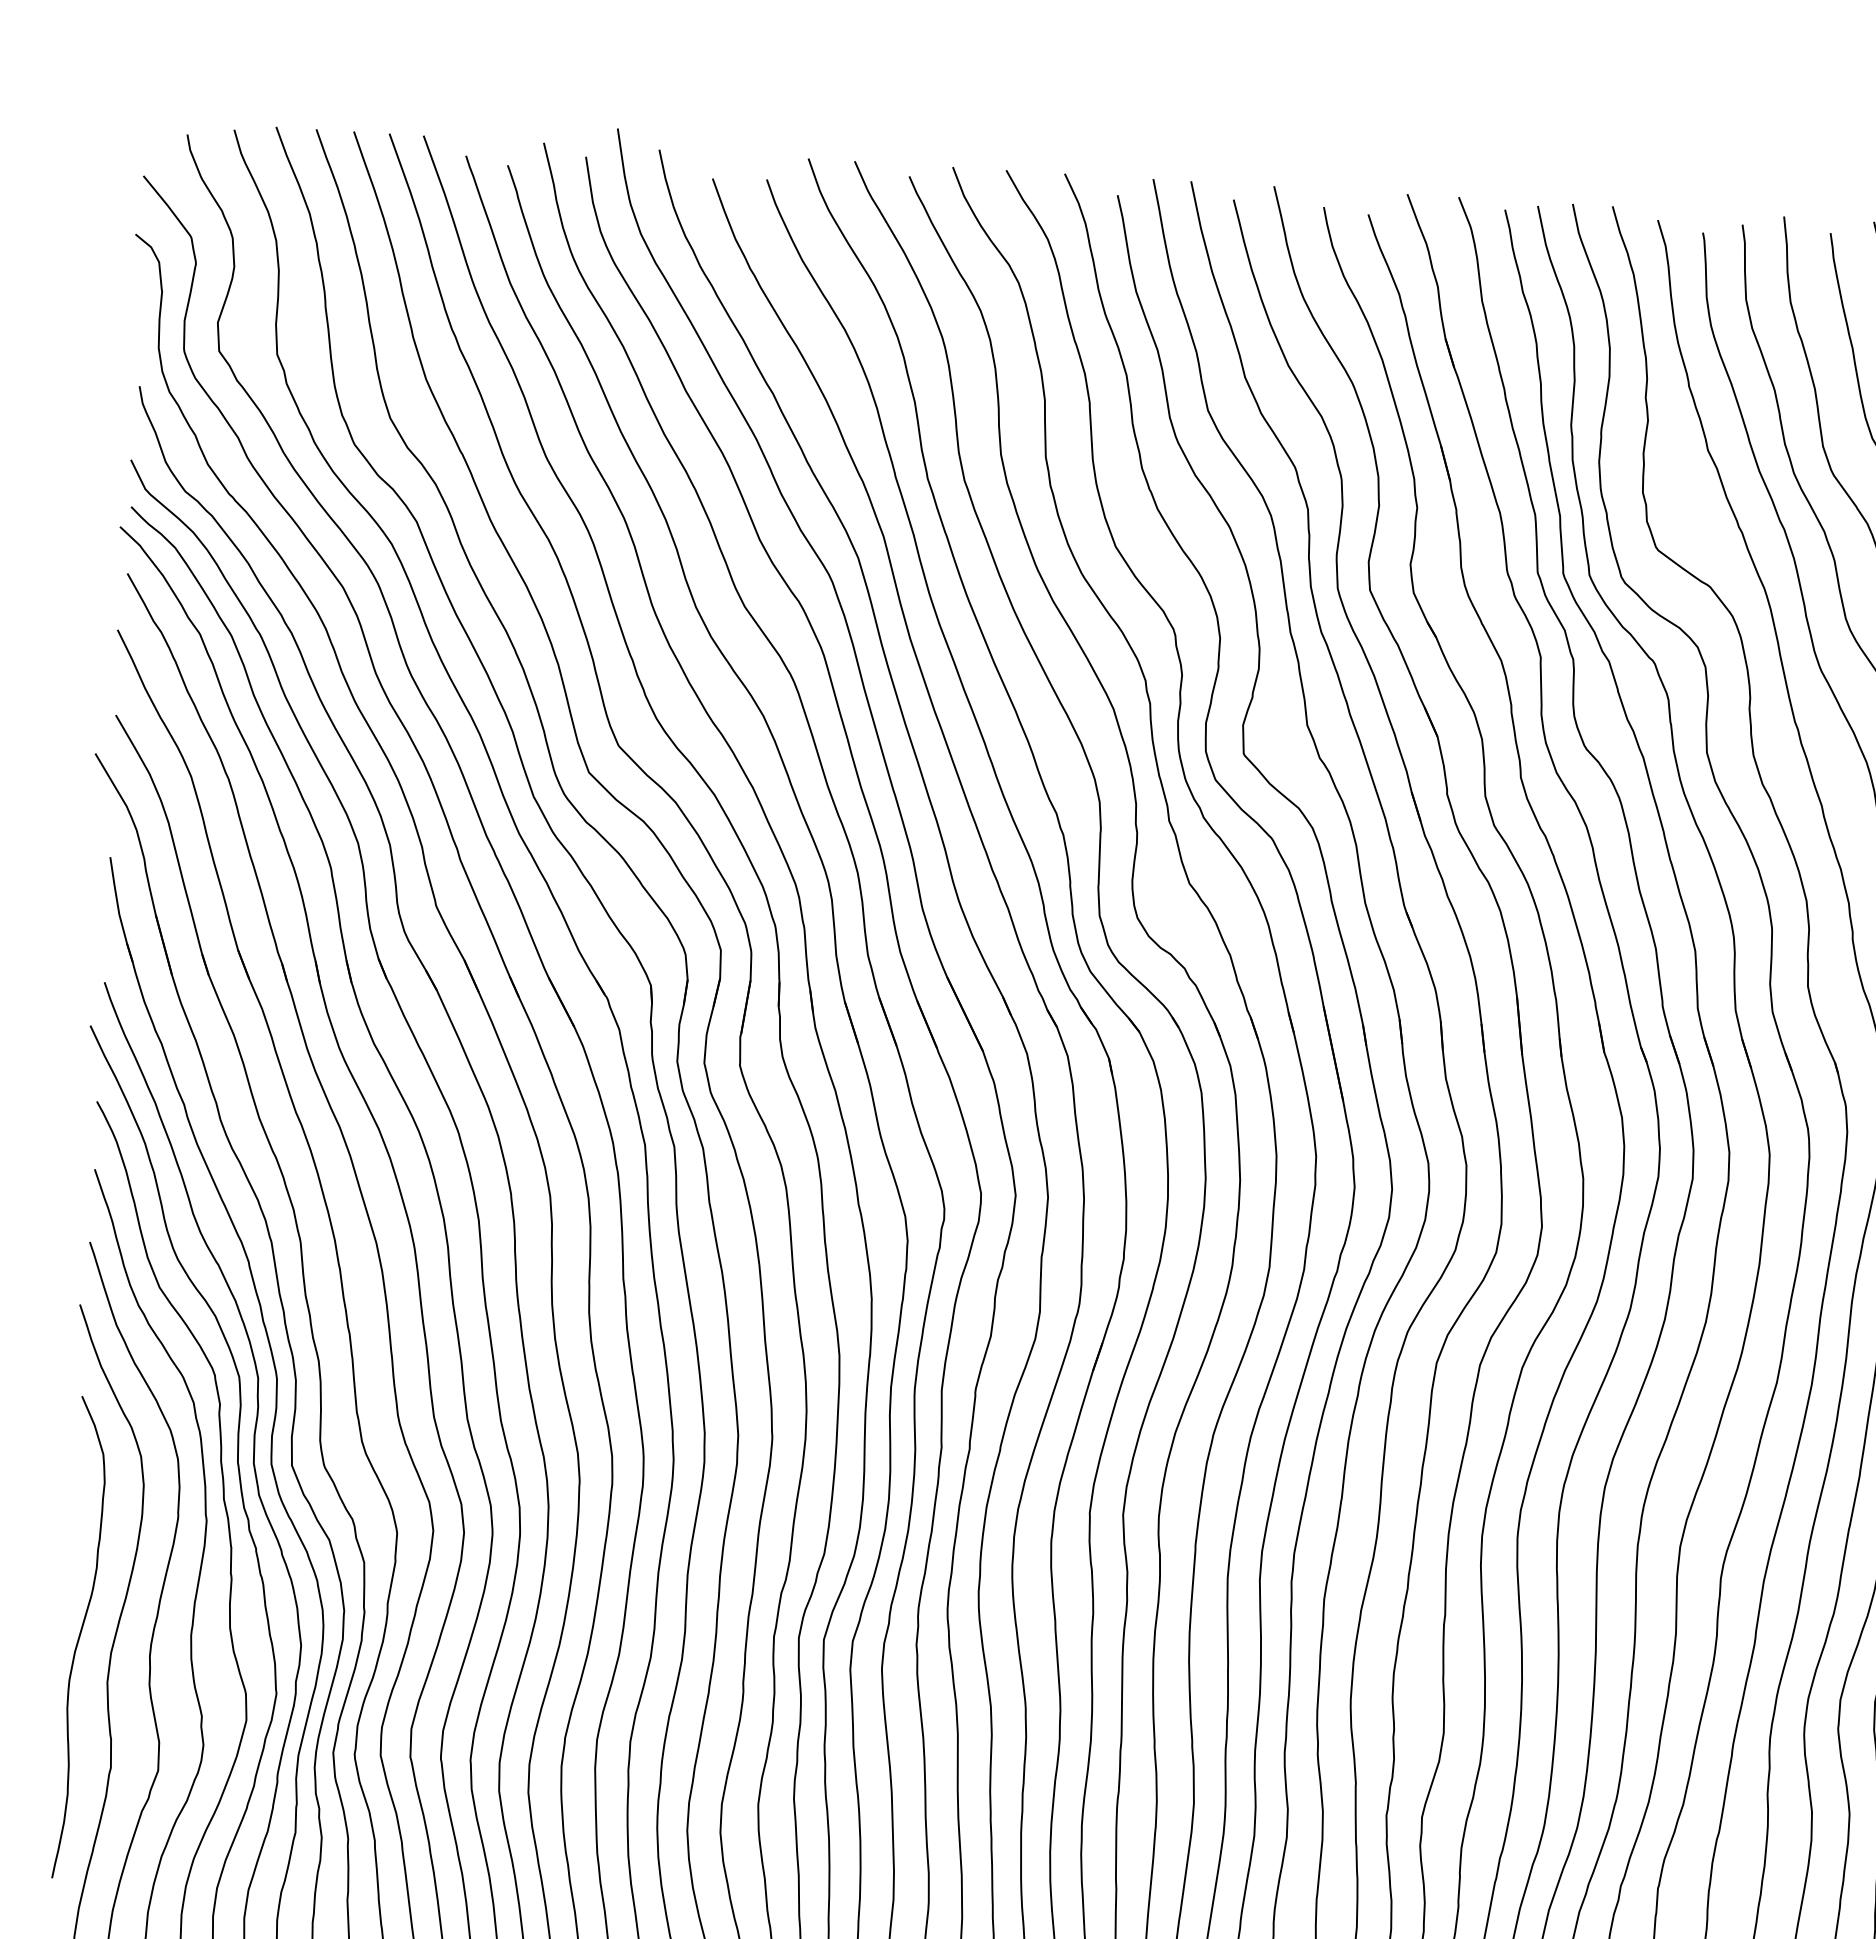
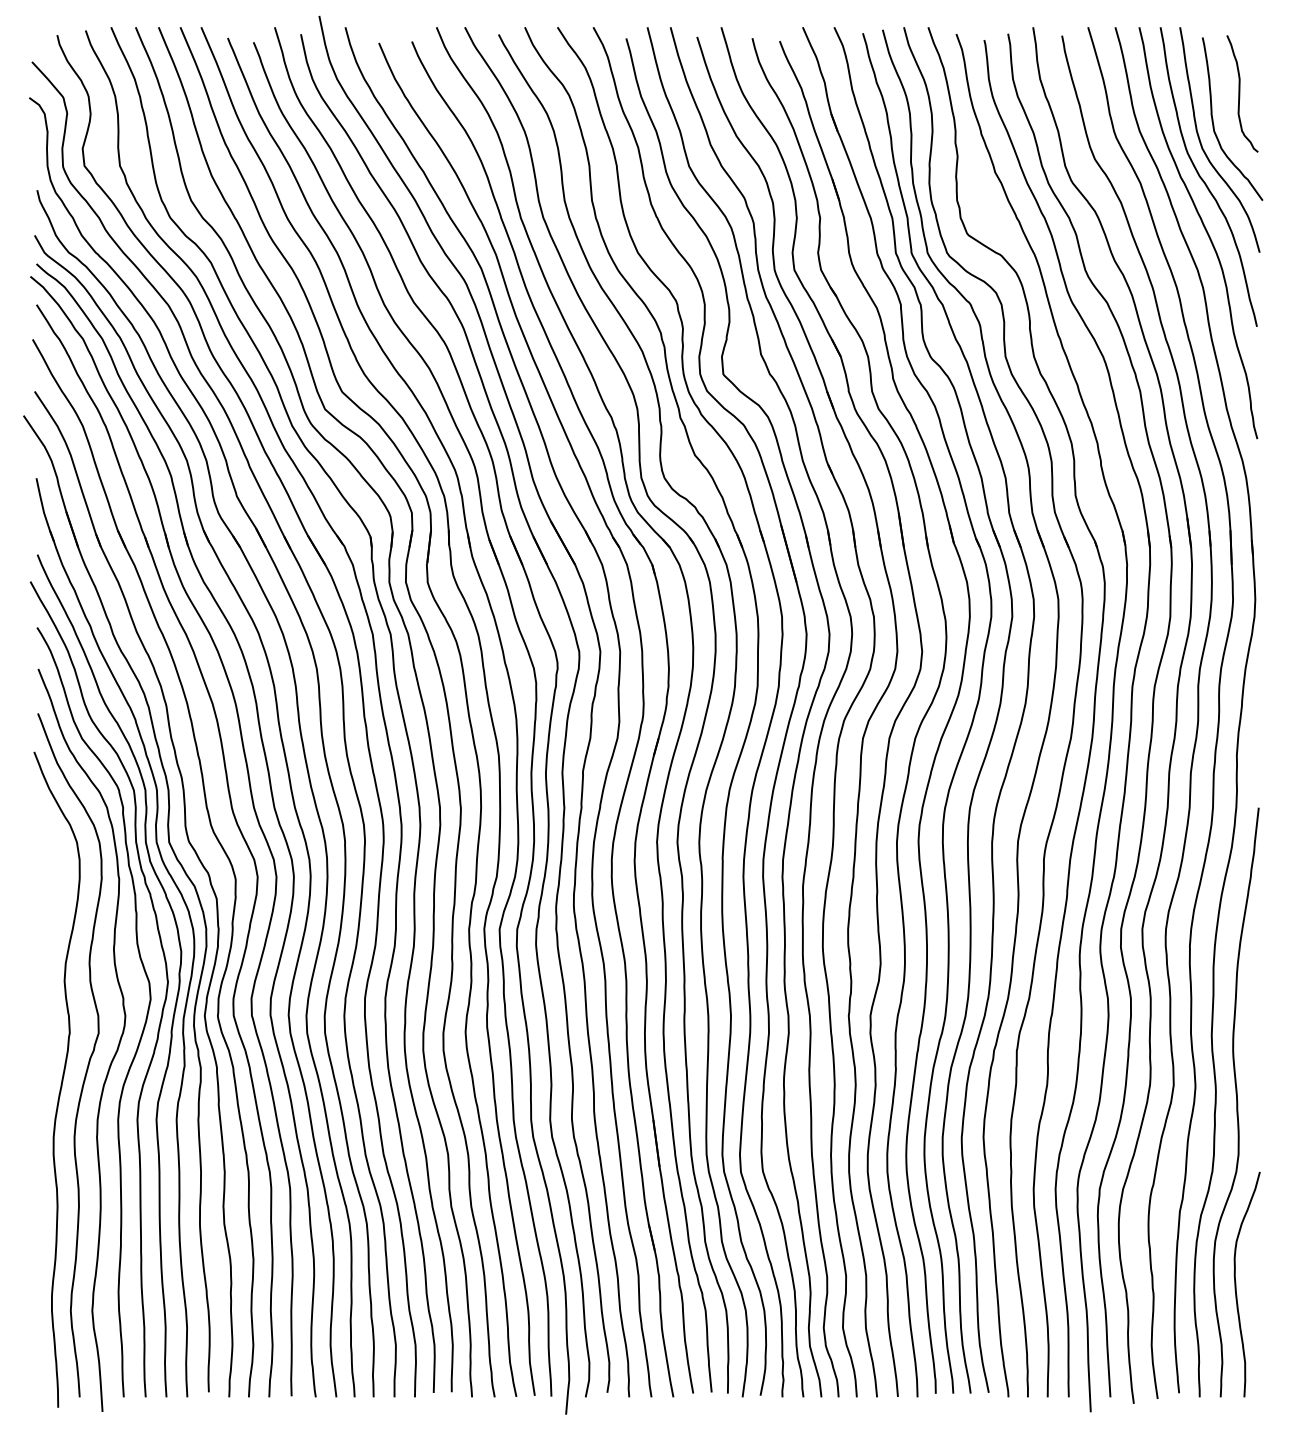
curve: (80, 1637) -> (46, 954), removed

